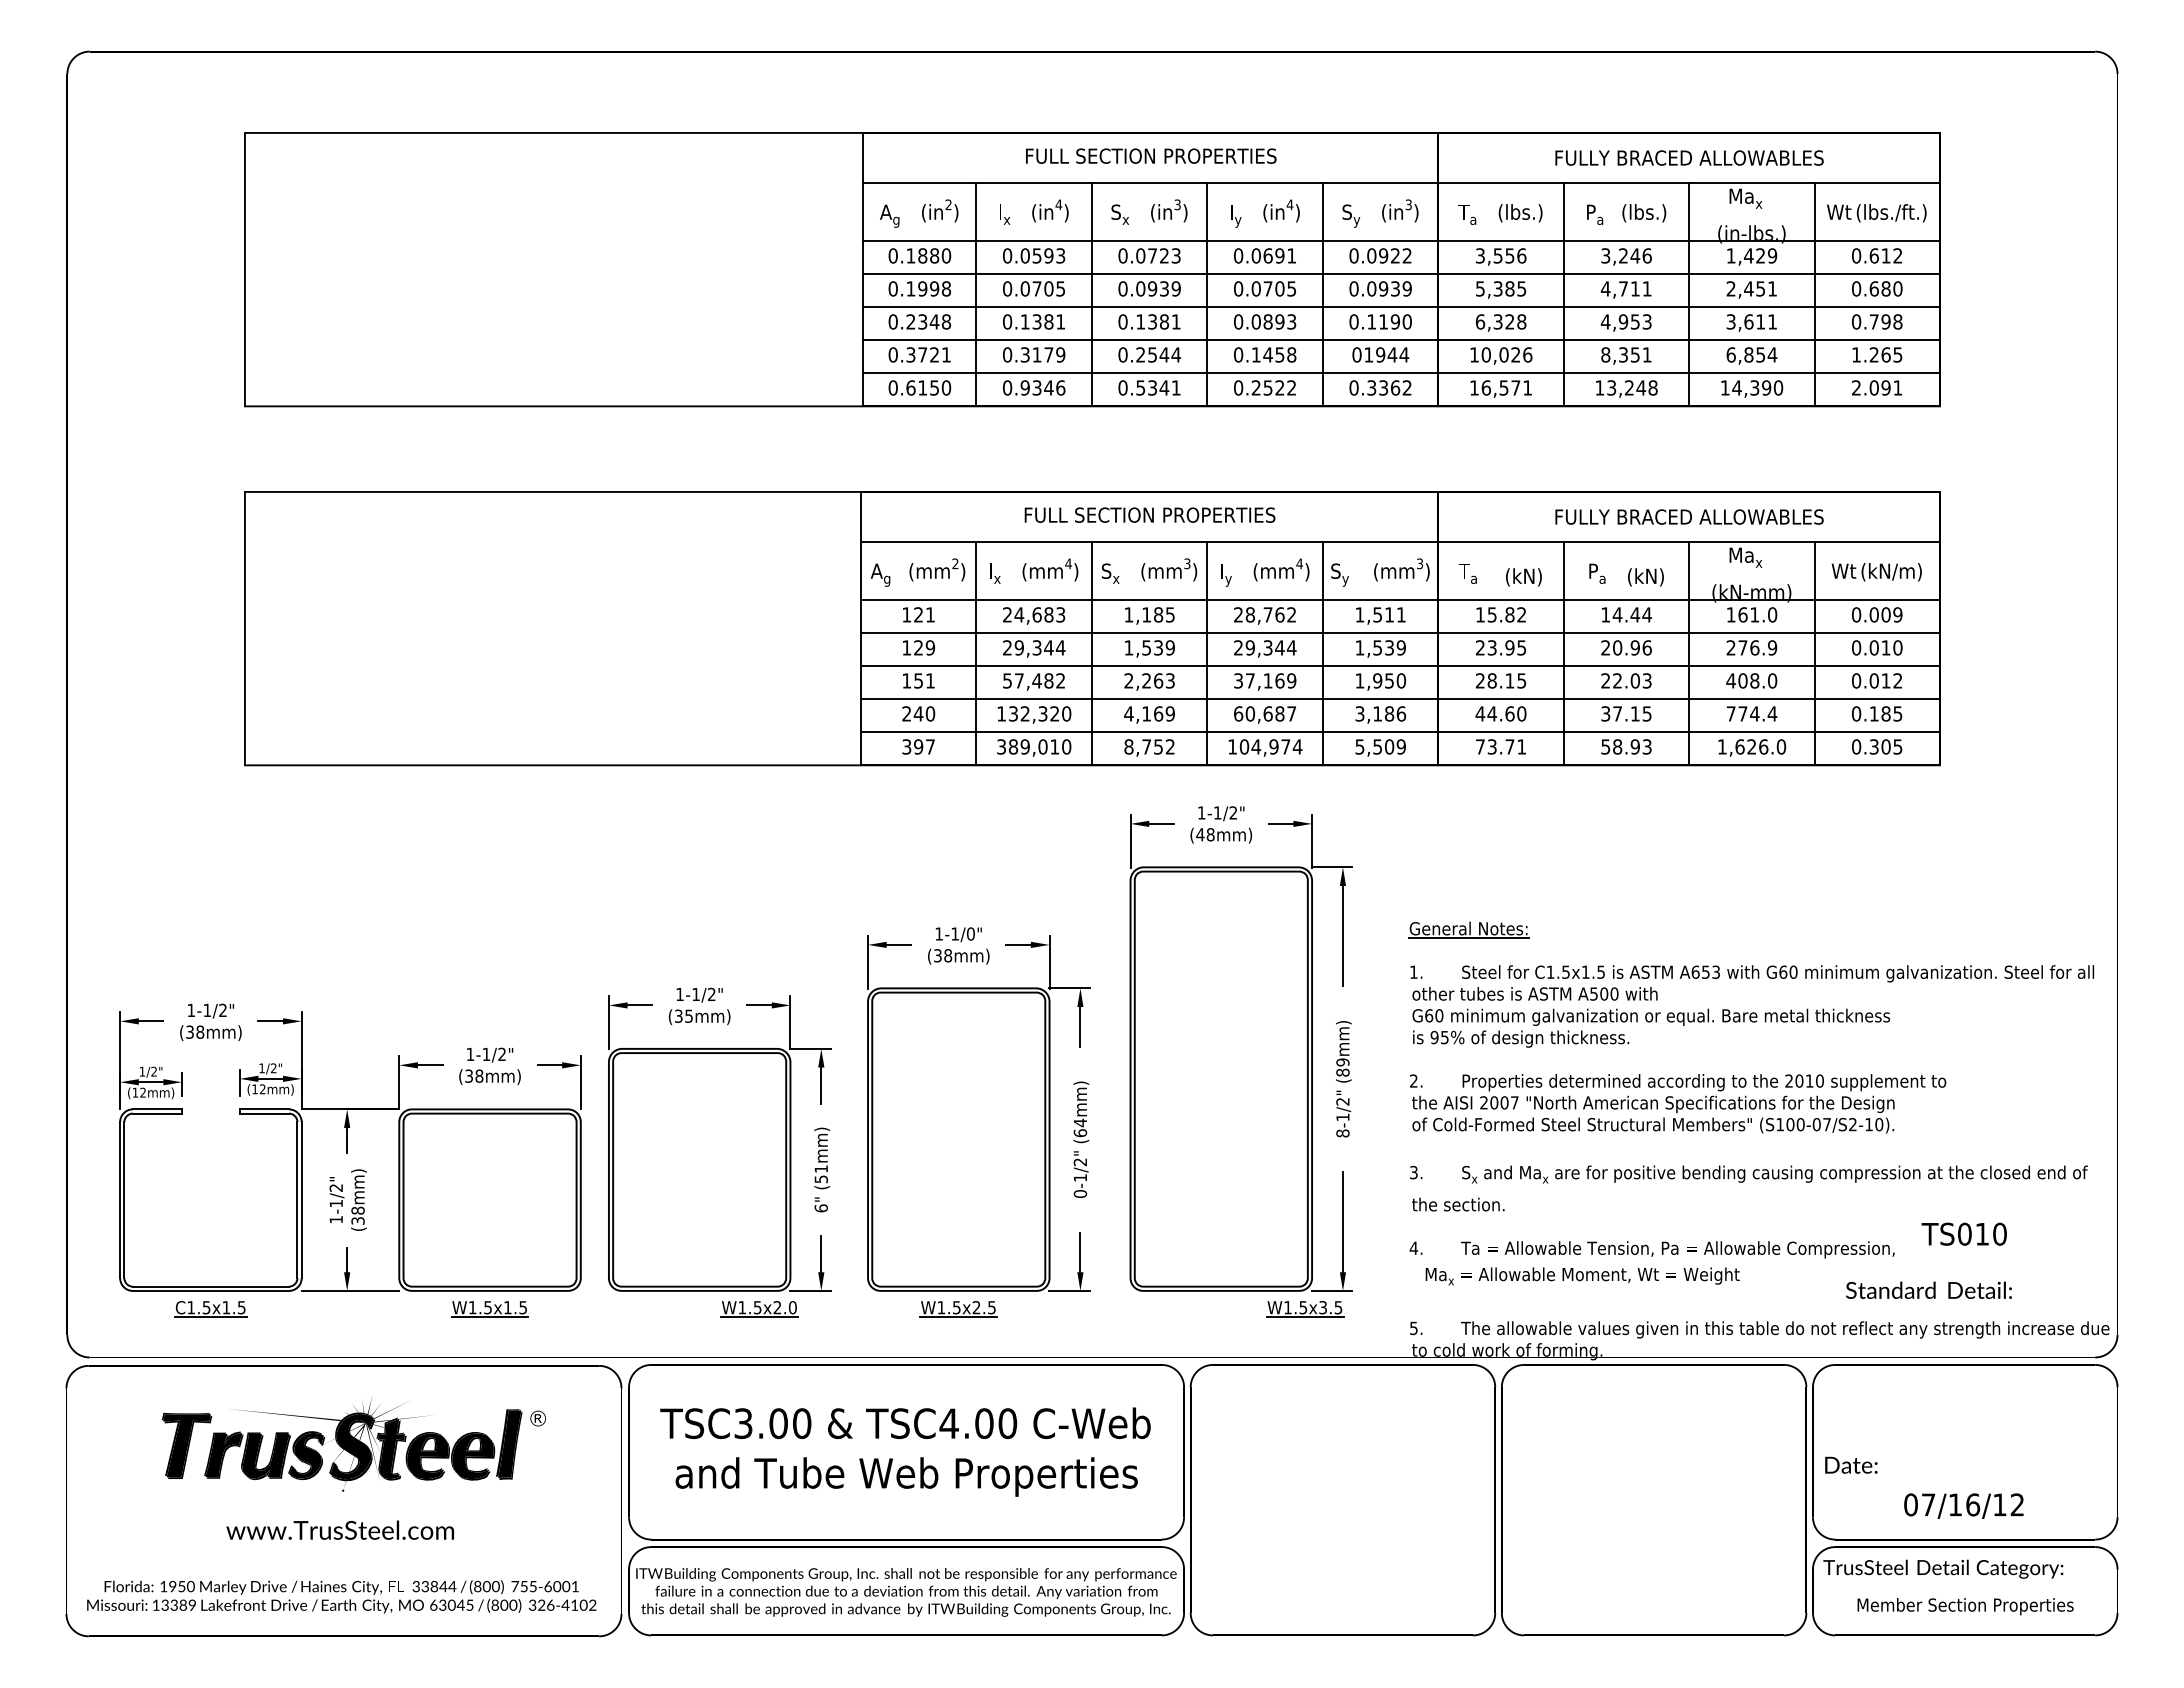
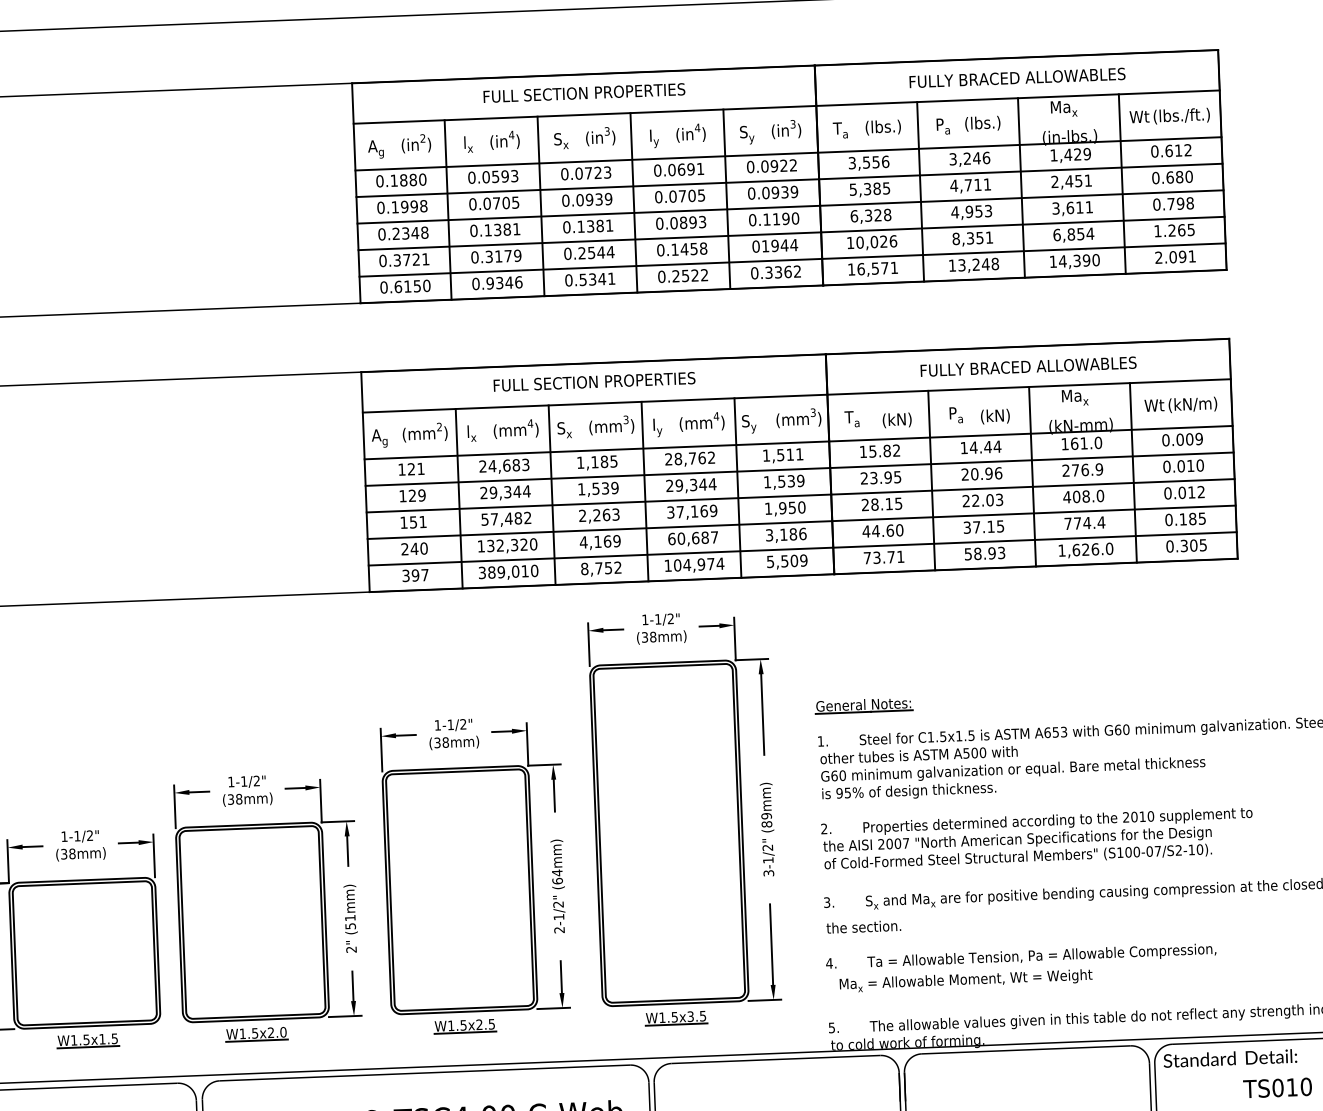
text: (1200, 834) -> (645, 637), (48mm) -> (38mm)
text: (970, 933) -> (463, 723), 1-1/0" -> 1-1/2"
text: (689, 1015) -> (239, 798), (35mm) -> (38mm)
text: (1342, 1133) -> (768, 873), 8-1/2" -> 3-1/2"
text: (1080, 1193) -> (559, 929), 0-1/2" -> 2-1/2"
text: (820, 1208) -> (350, 949), 6" -> 2"
text: (1963, 1233) -> (1276, 1087), moved
text: (1928, 1289) -> (1229, 1057), moved
part: (759, 1309) -> (256, 1034), moved
part: (1305, 1309) -> (676, 1018), moved

